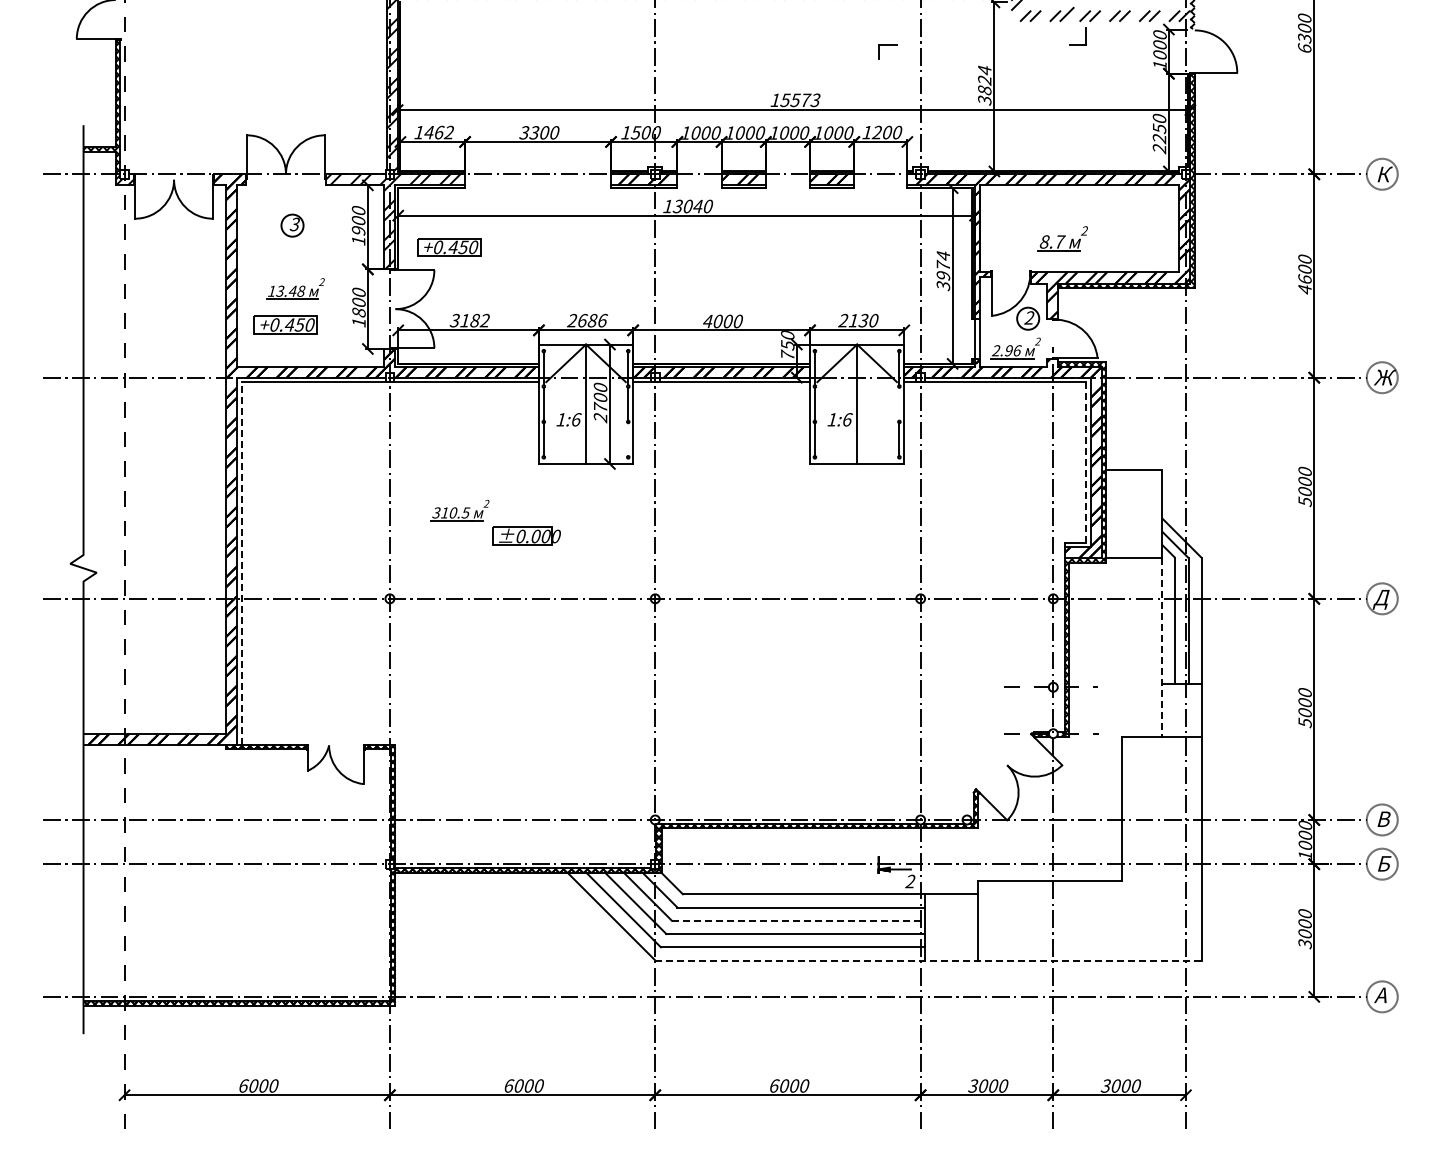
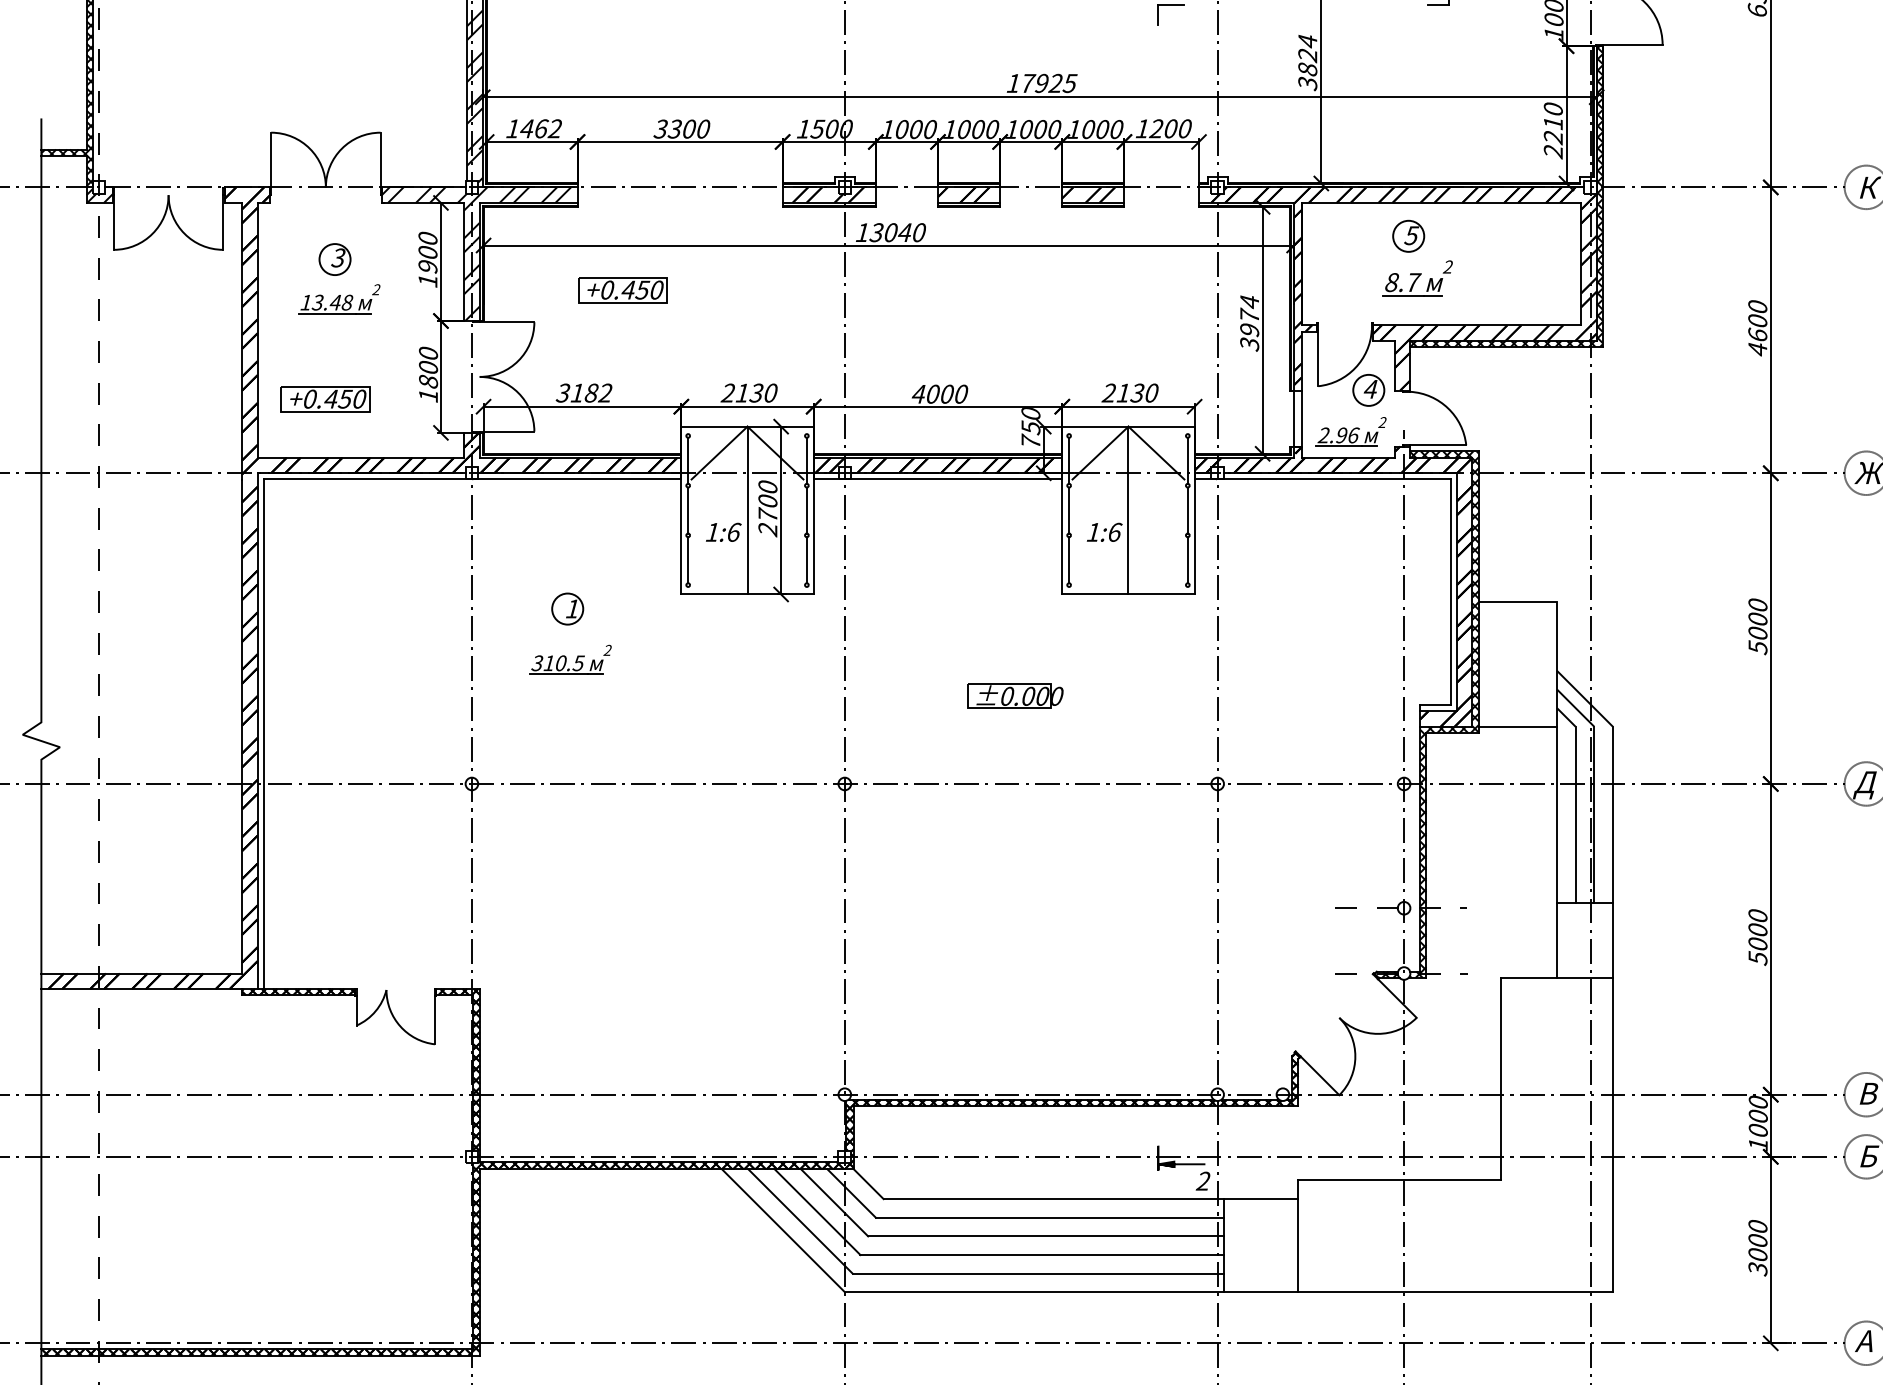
text: (800, 100) -> (1048, 83), 15573 -> 17925
text: (1159, 128) -> (1553, 123), 2250 -> 2210
part: (1056, 209) -> (1408, 236), added
part: (449, 247) -> (623, 290), moved
part: (295, 288) -> (339, 298), moved
text: (1029, 317) -> (1370, 388), 2 -> 4
text: (592, 320) -> (756, 392), 2686 -> 2130
line: (899, 403) -> (1187, 509), added
line: (628, 439) -> (807, 560), added
line: (1086, 462) -> (1450, 592), dashed -> solid
part: (457, 474) -> (566, 609), added
part: (526, 535) -> (1015, 694), moved
line: (241, 562) -> (263, 732), dashed -> solid
line: (1162, 647) -> (1557, 852), dashed -> solid
line: (798, 920) -> (1046, 1235), dashed -> solid
line: (929, 960) -> (1230, 1292), dashed -> solid

